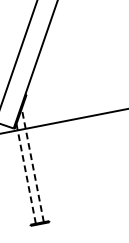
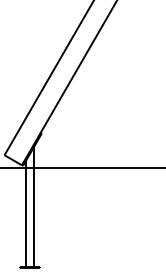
line: (33, 164) -> (34, 206), dashed -> solid
line: (26, 174) -> (25, 214), dashed -> solid

